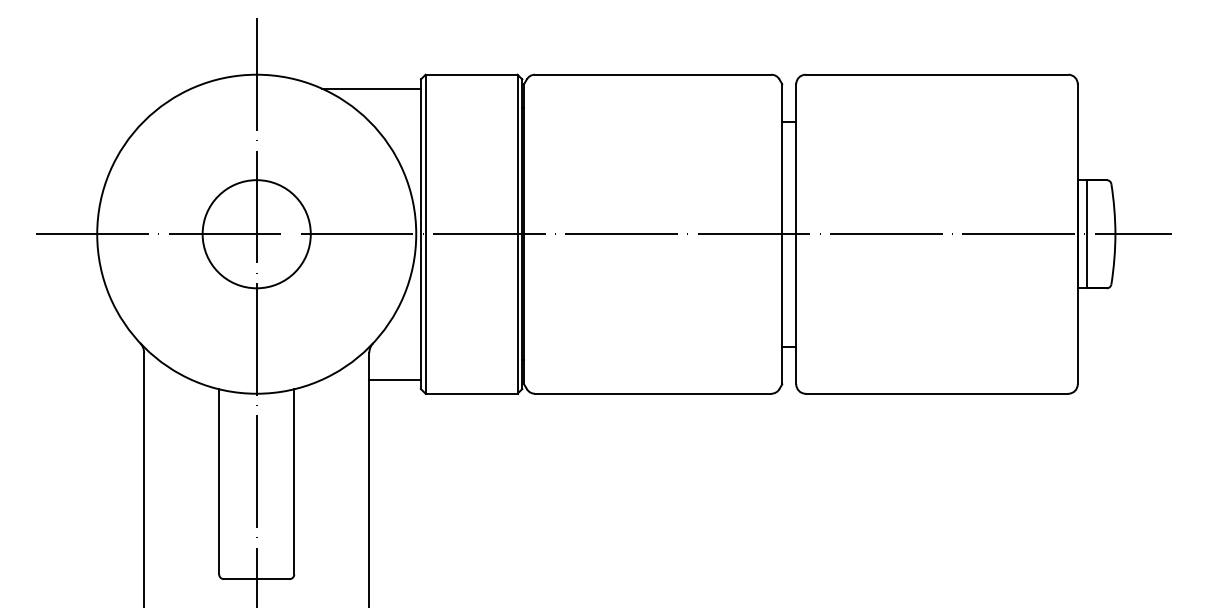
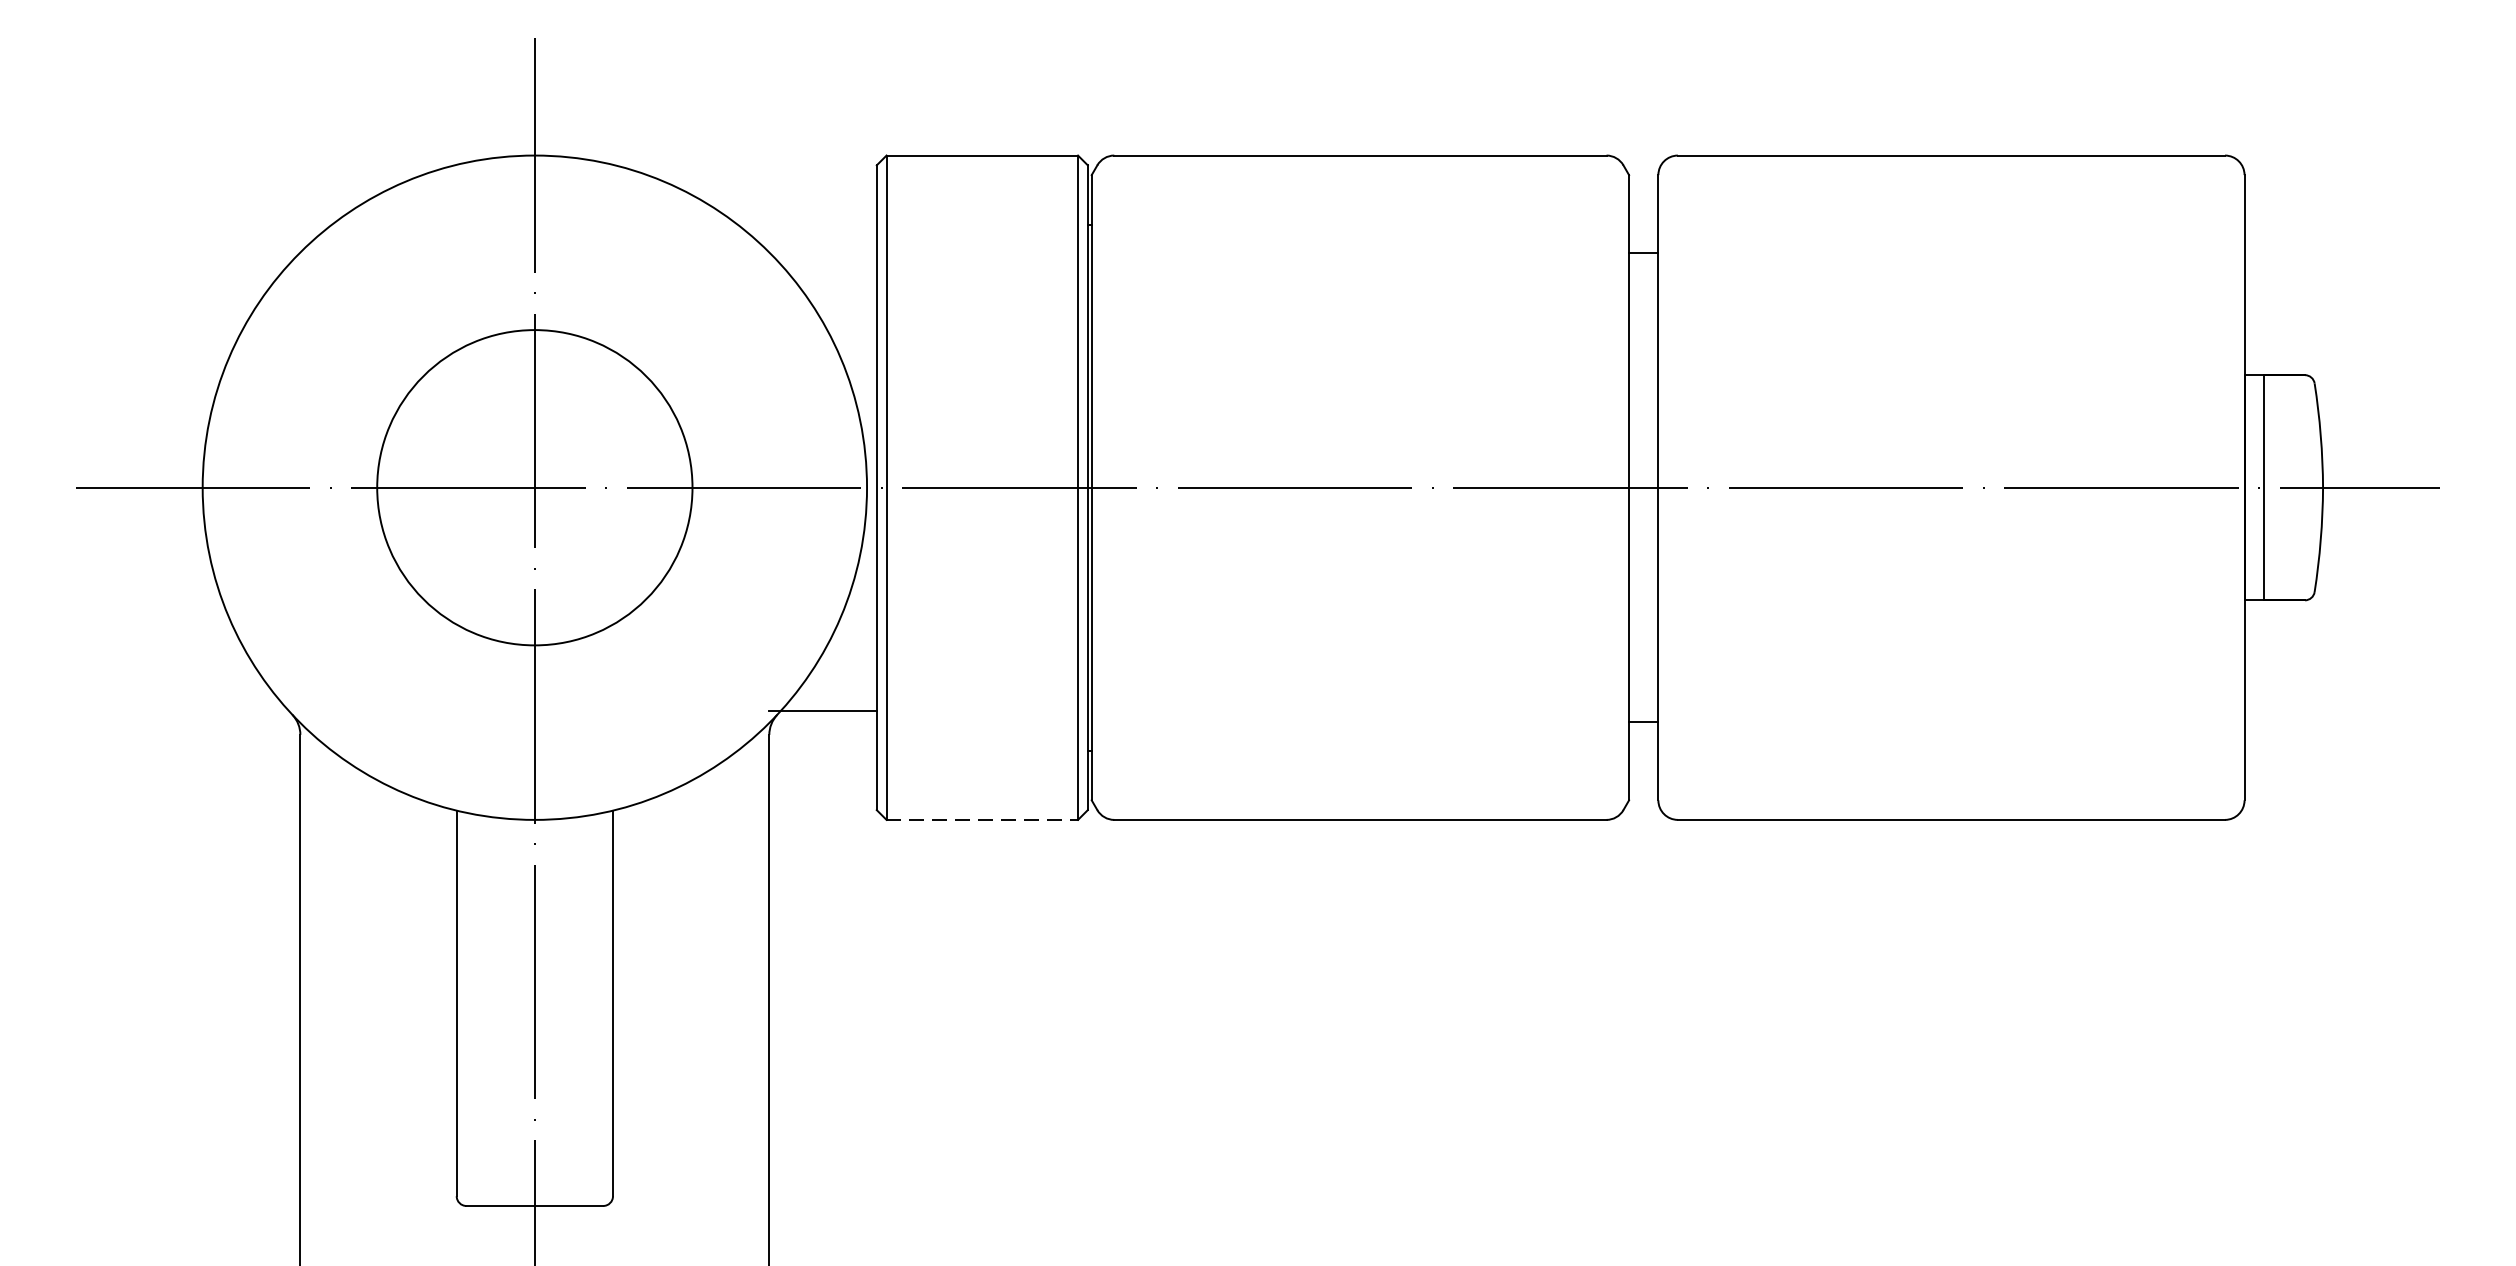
line: (371, 88) -> (773, 184), removed
circle: (256, 234) -> (534, 488), size x1.4
line: (394, 379) -> (821, 711), moved
line: (471, 393) -> (982, 819), solid -> dashed

